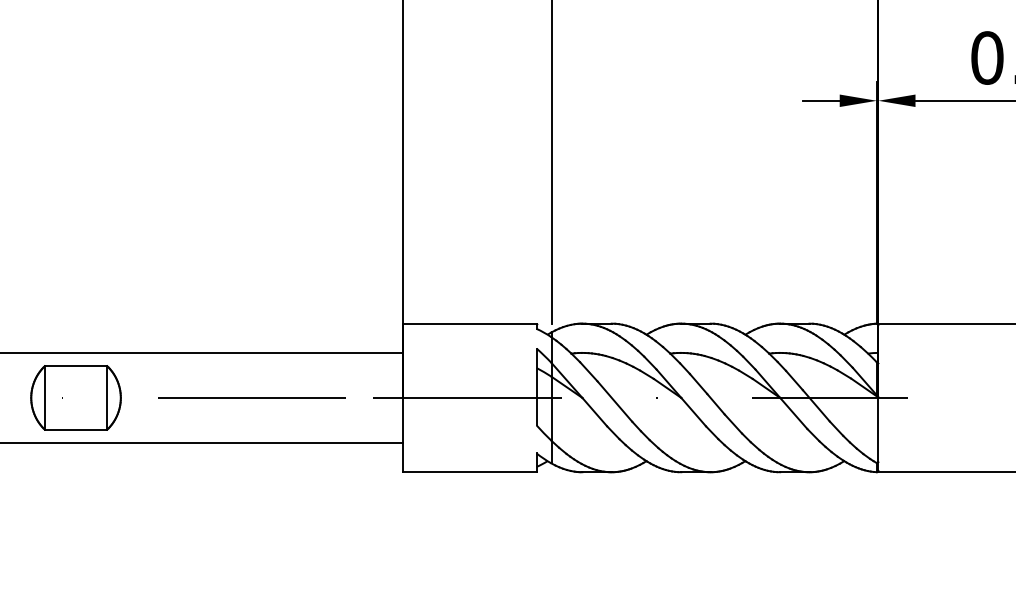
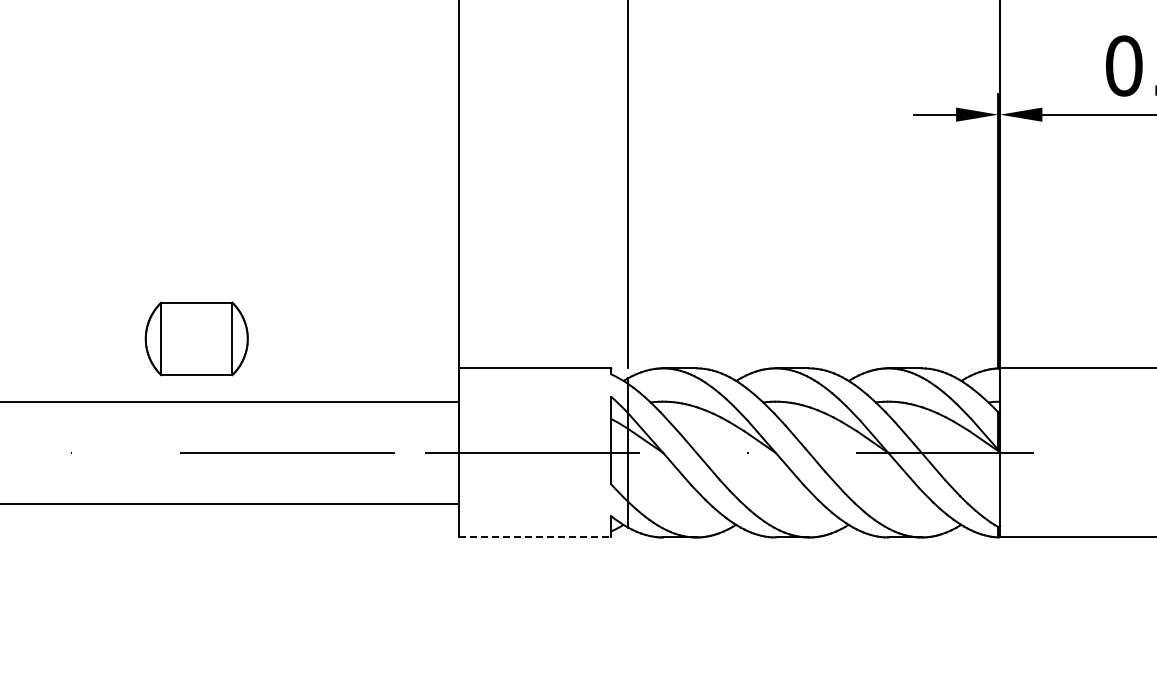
part: (75, 397) -> (196, 338), moved
line: (470, 472) -> (535, 537), solid -> dashed

